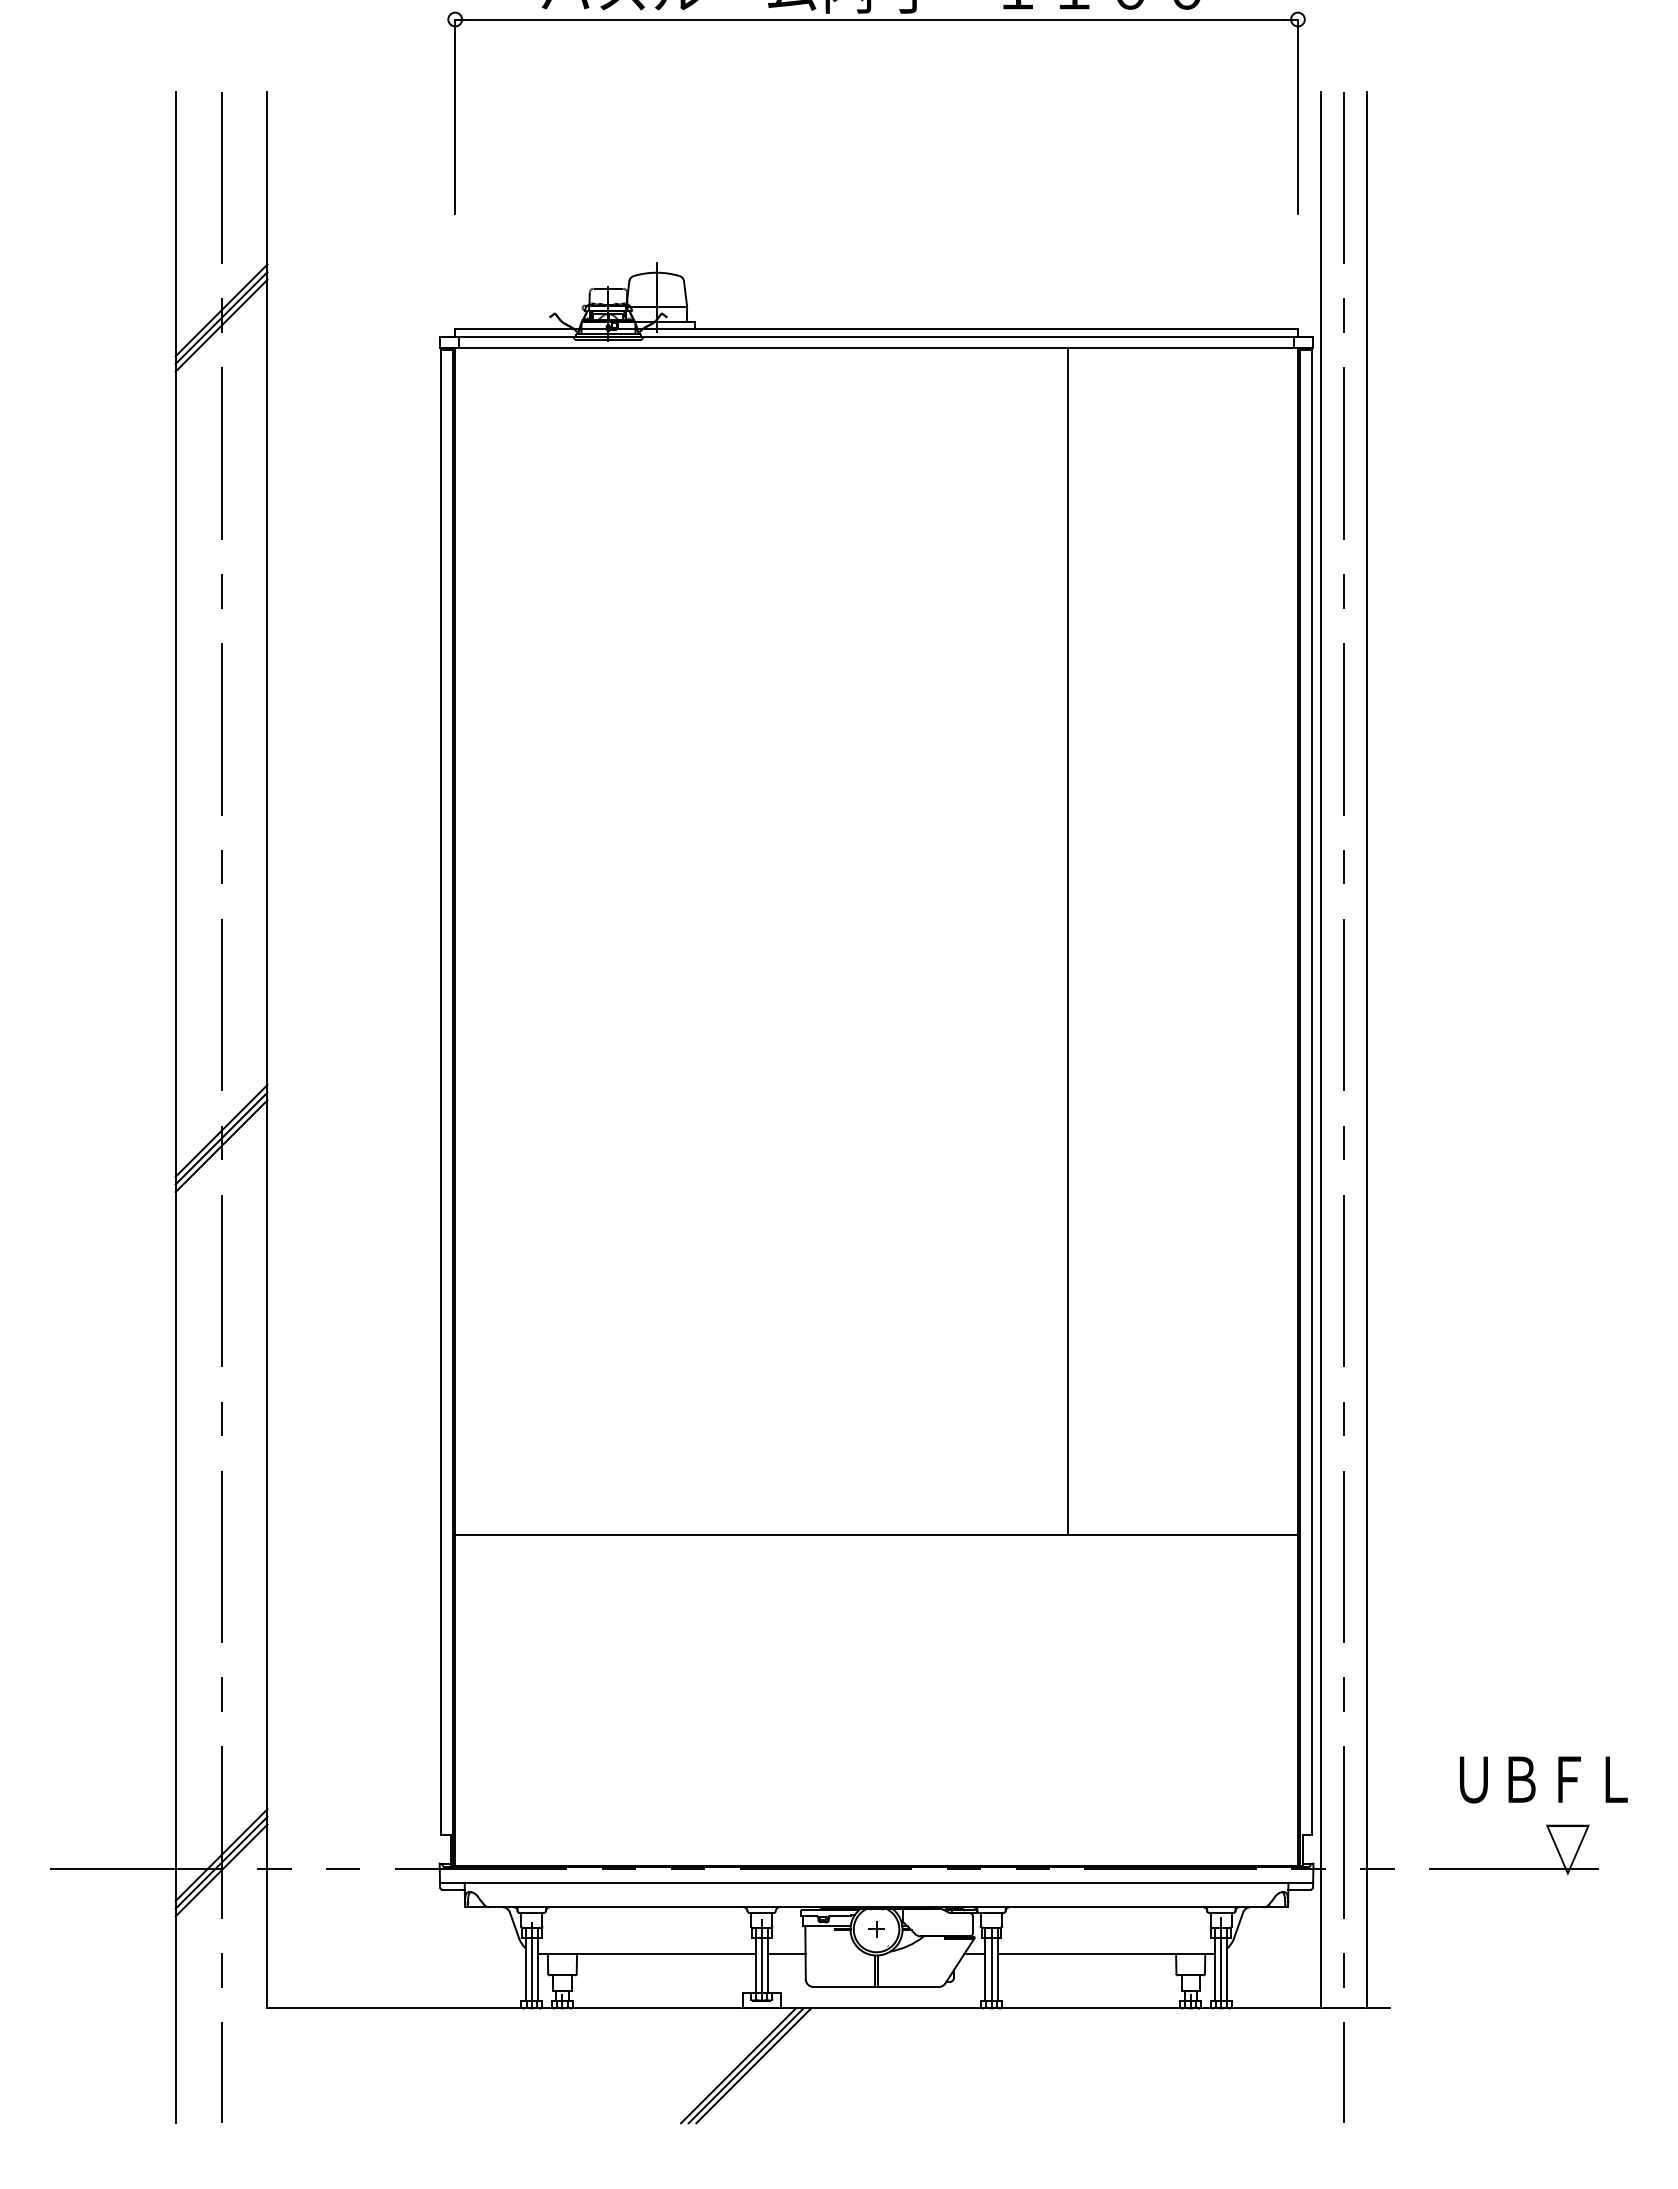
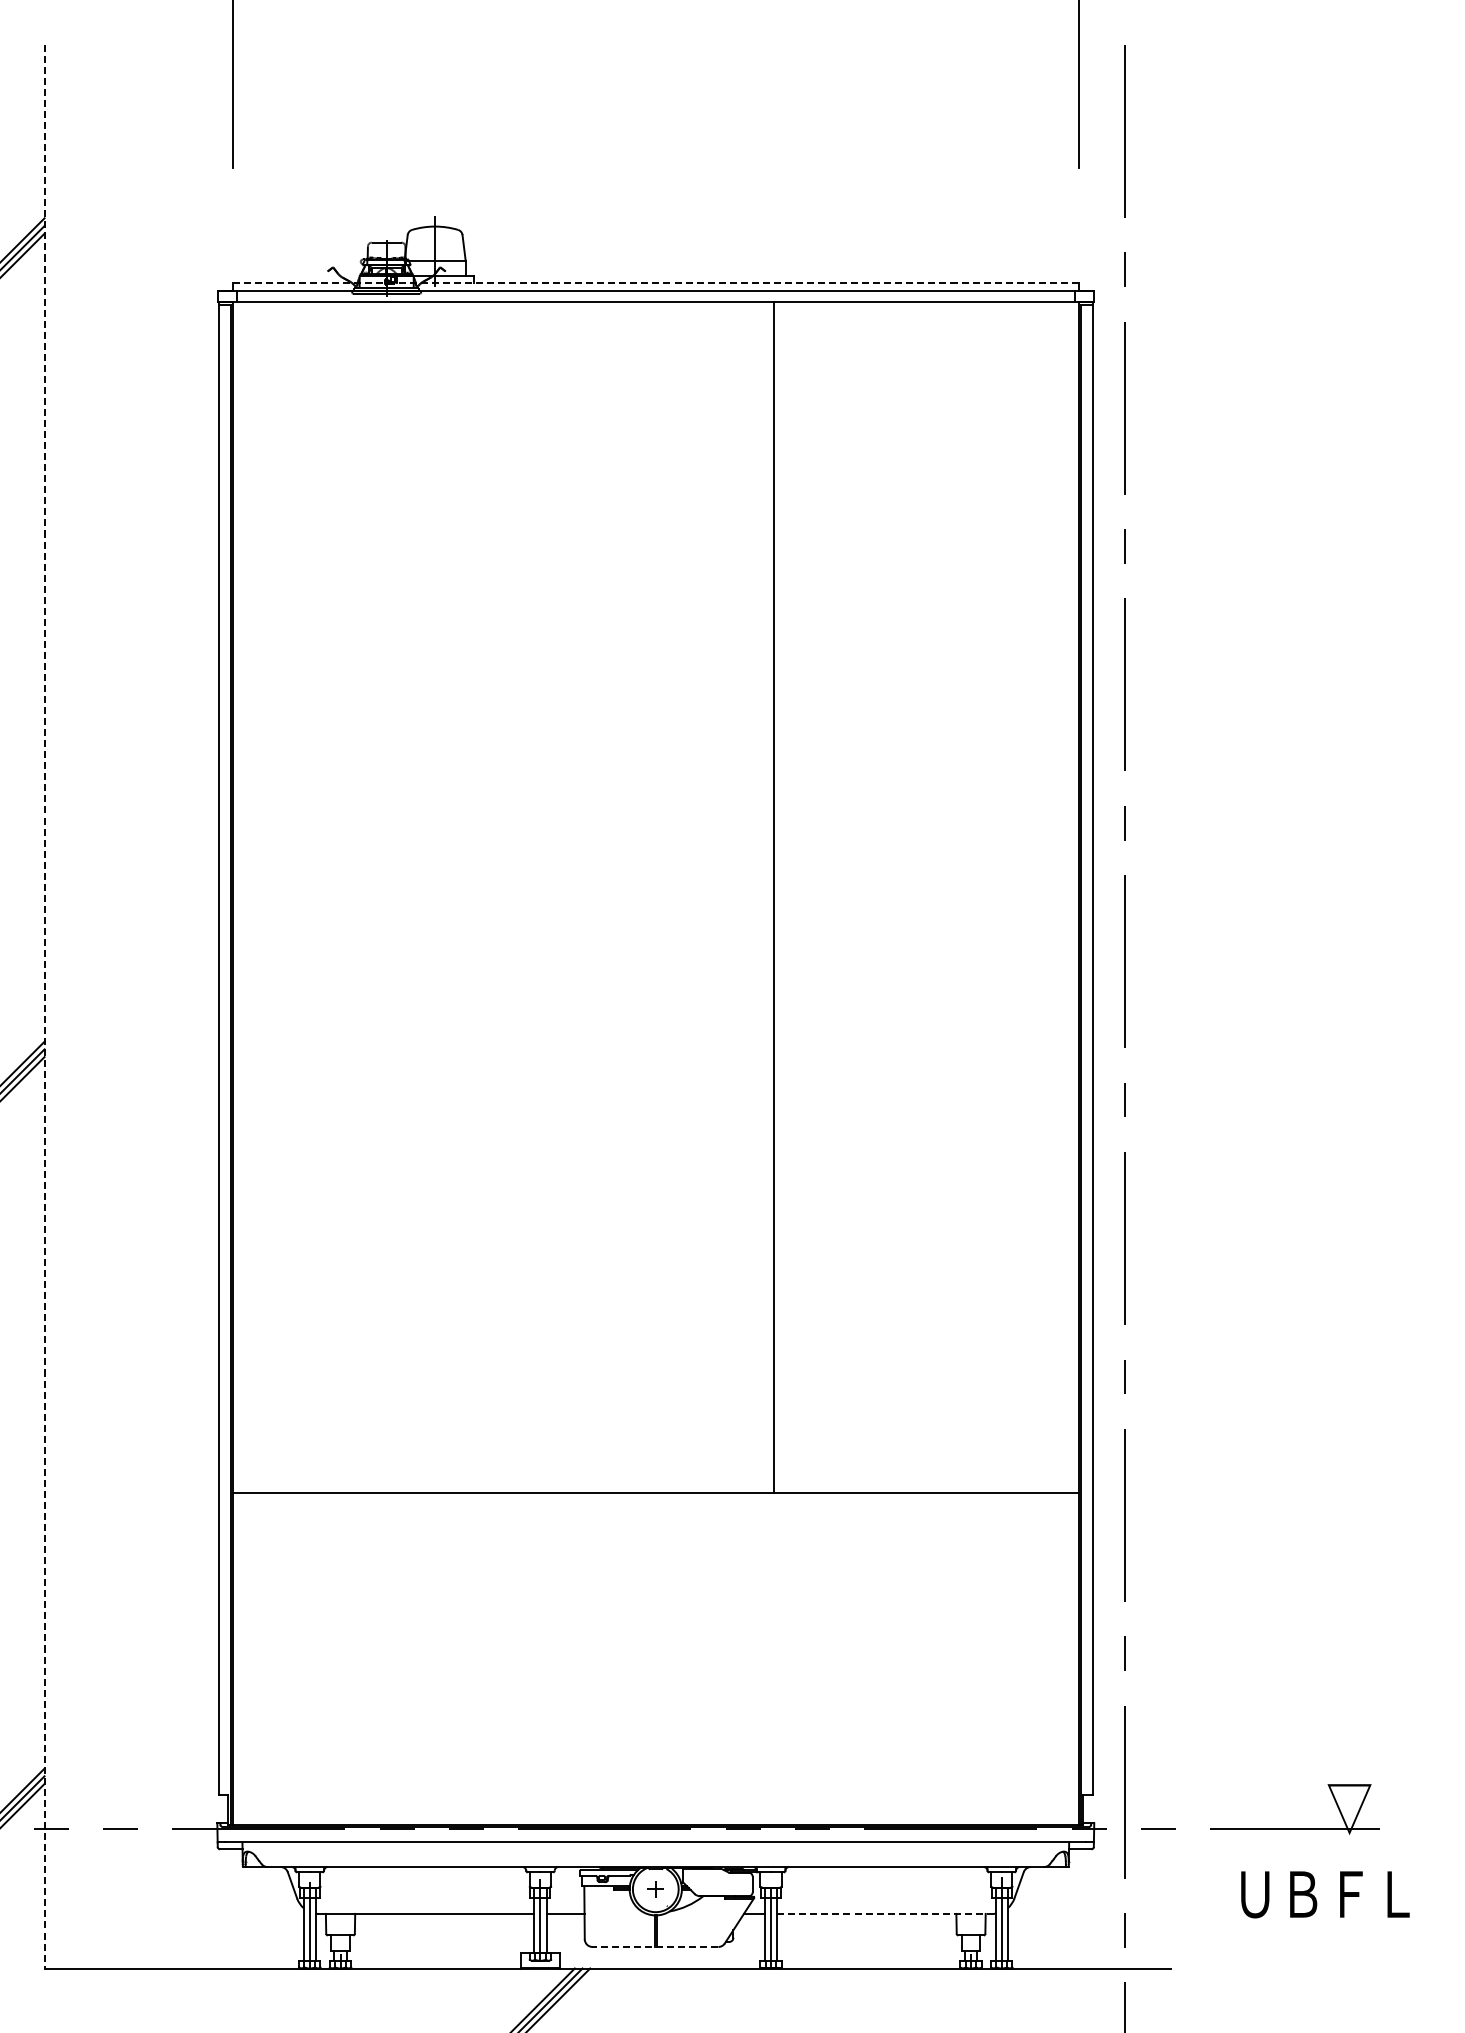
line: (877, 329) -> (656, 283), solid -> dashed
line: (1068, 941) -> (774, 897), moved
line: (1320, 1049) -> (1101, 1006), removed
line: (1366, 1049) -> (1147, 1006), removed
line: (267, 1050) -> (44, 1007), solid -> dashed
text: (1543, 1779) -> (1325, 1894), moved
line: (1105, 1954) -> (885, 1914), solid -> dashed
line: (876, 1986) -> (655, 1946), solid -> dashed

